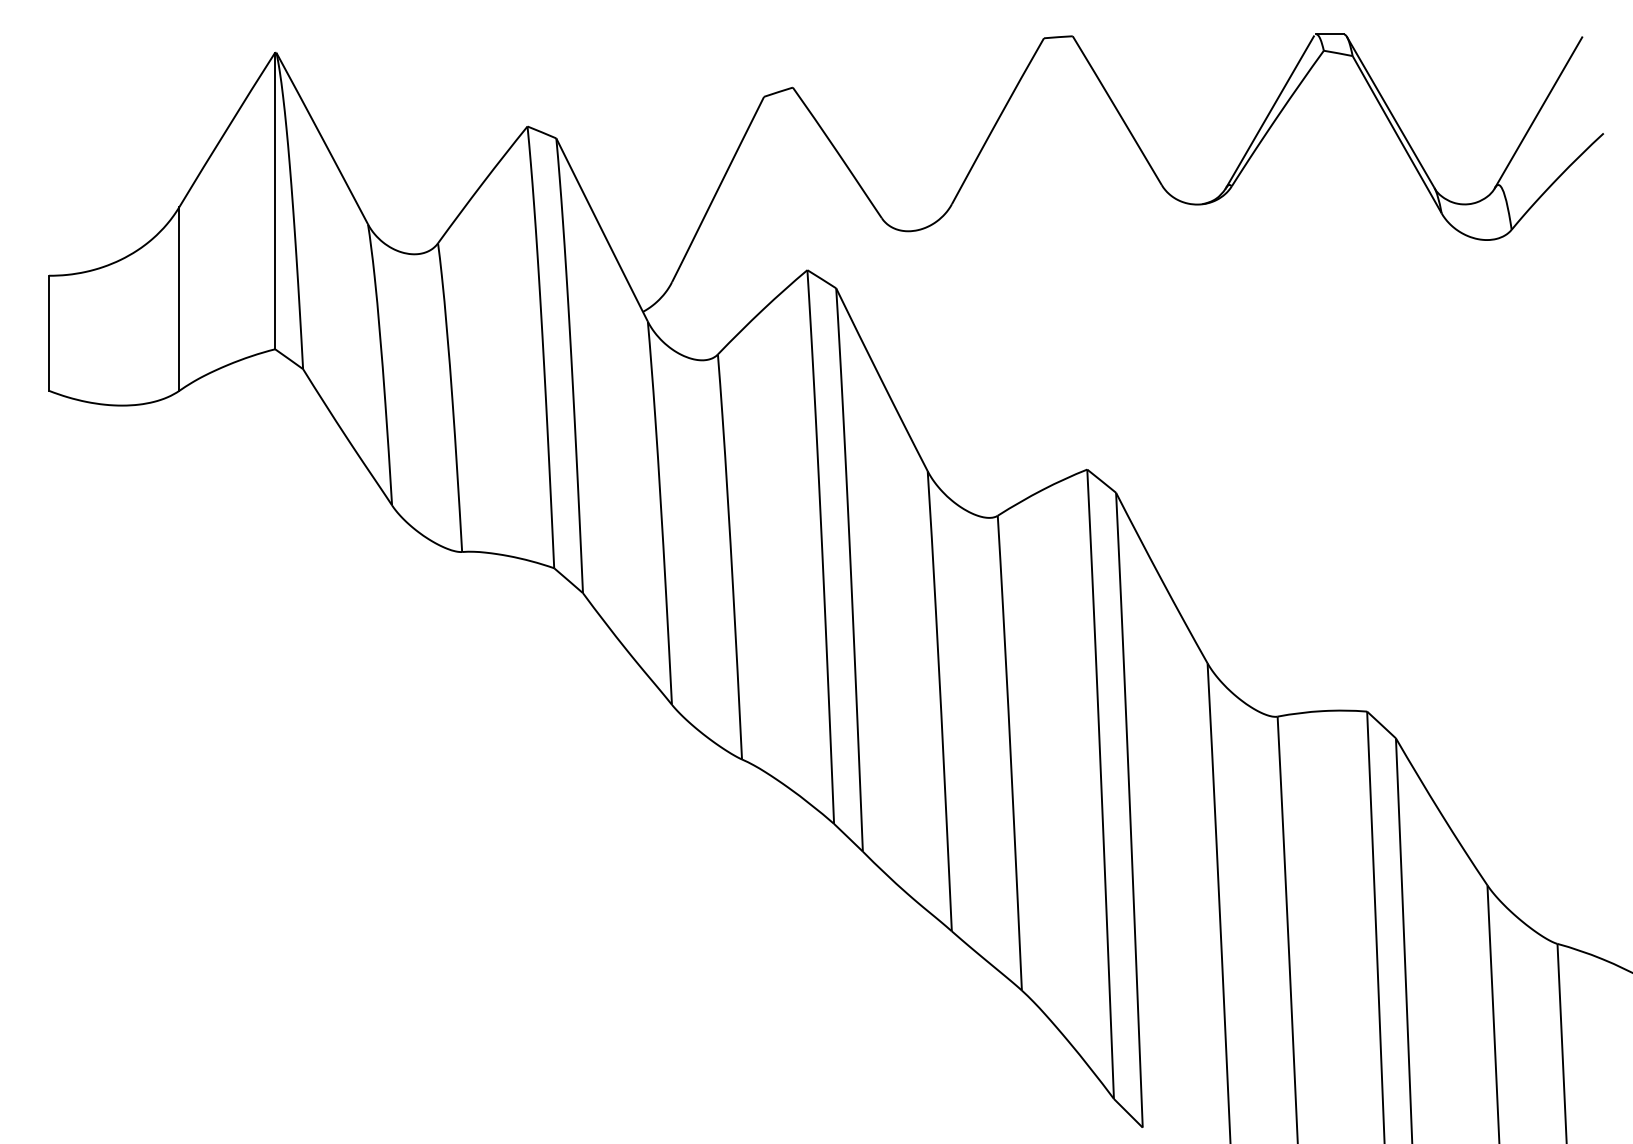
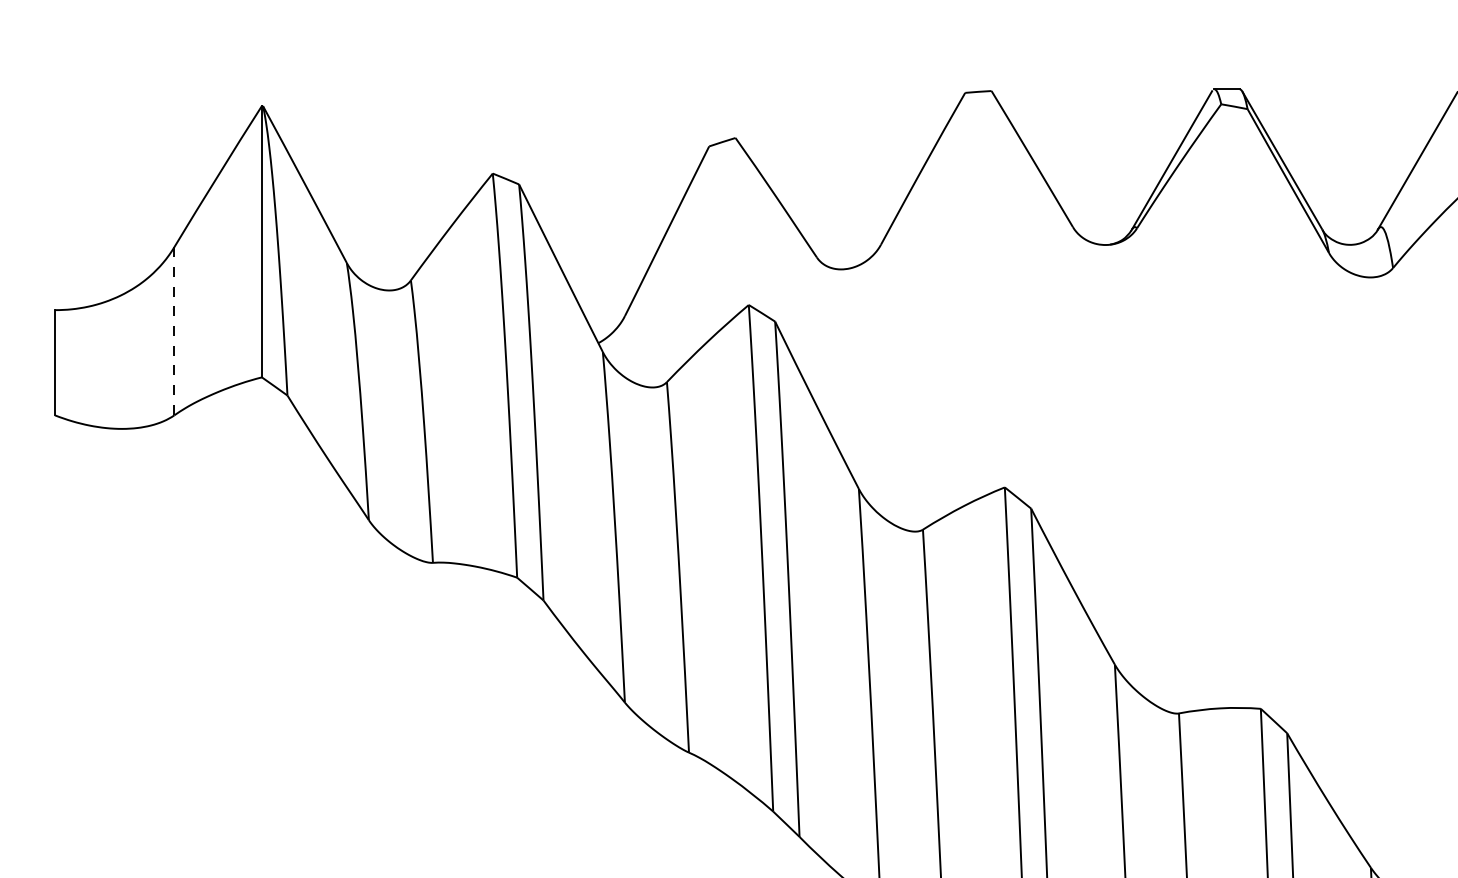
line: (179, 298) -> (174, 330), solid -> dashed

